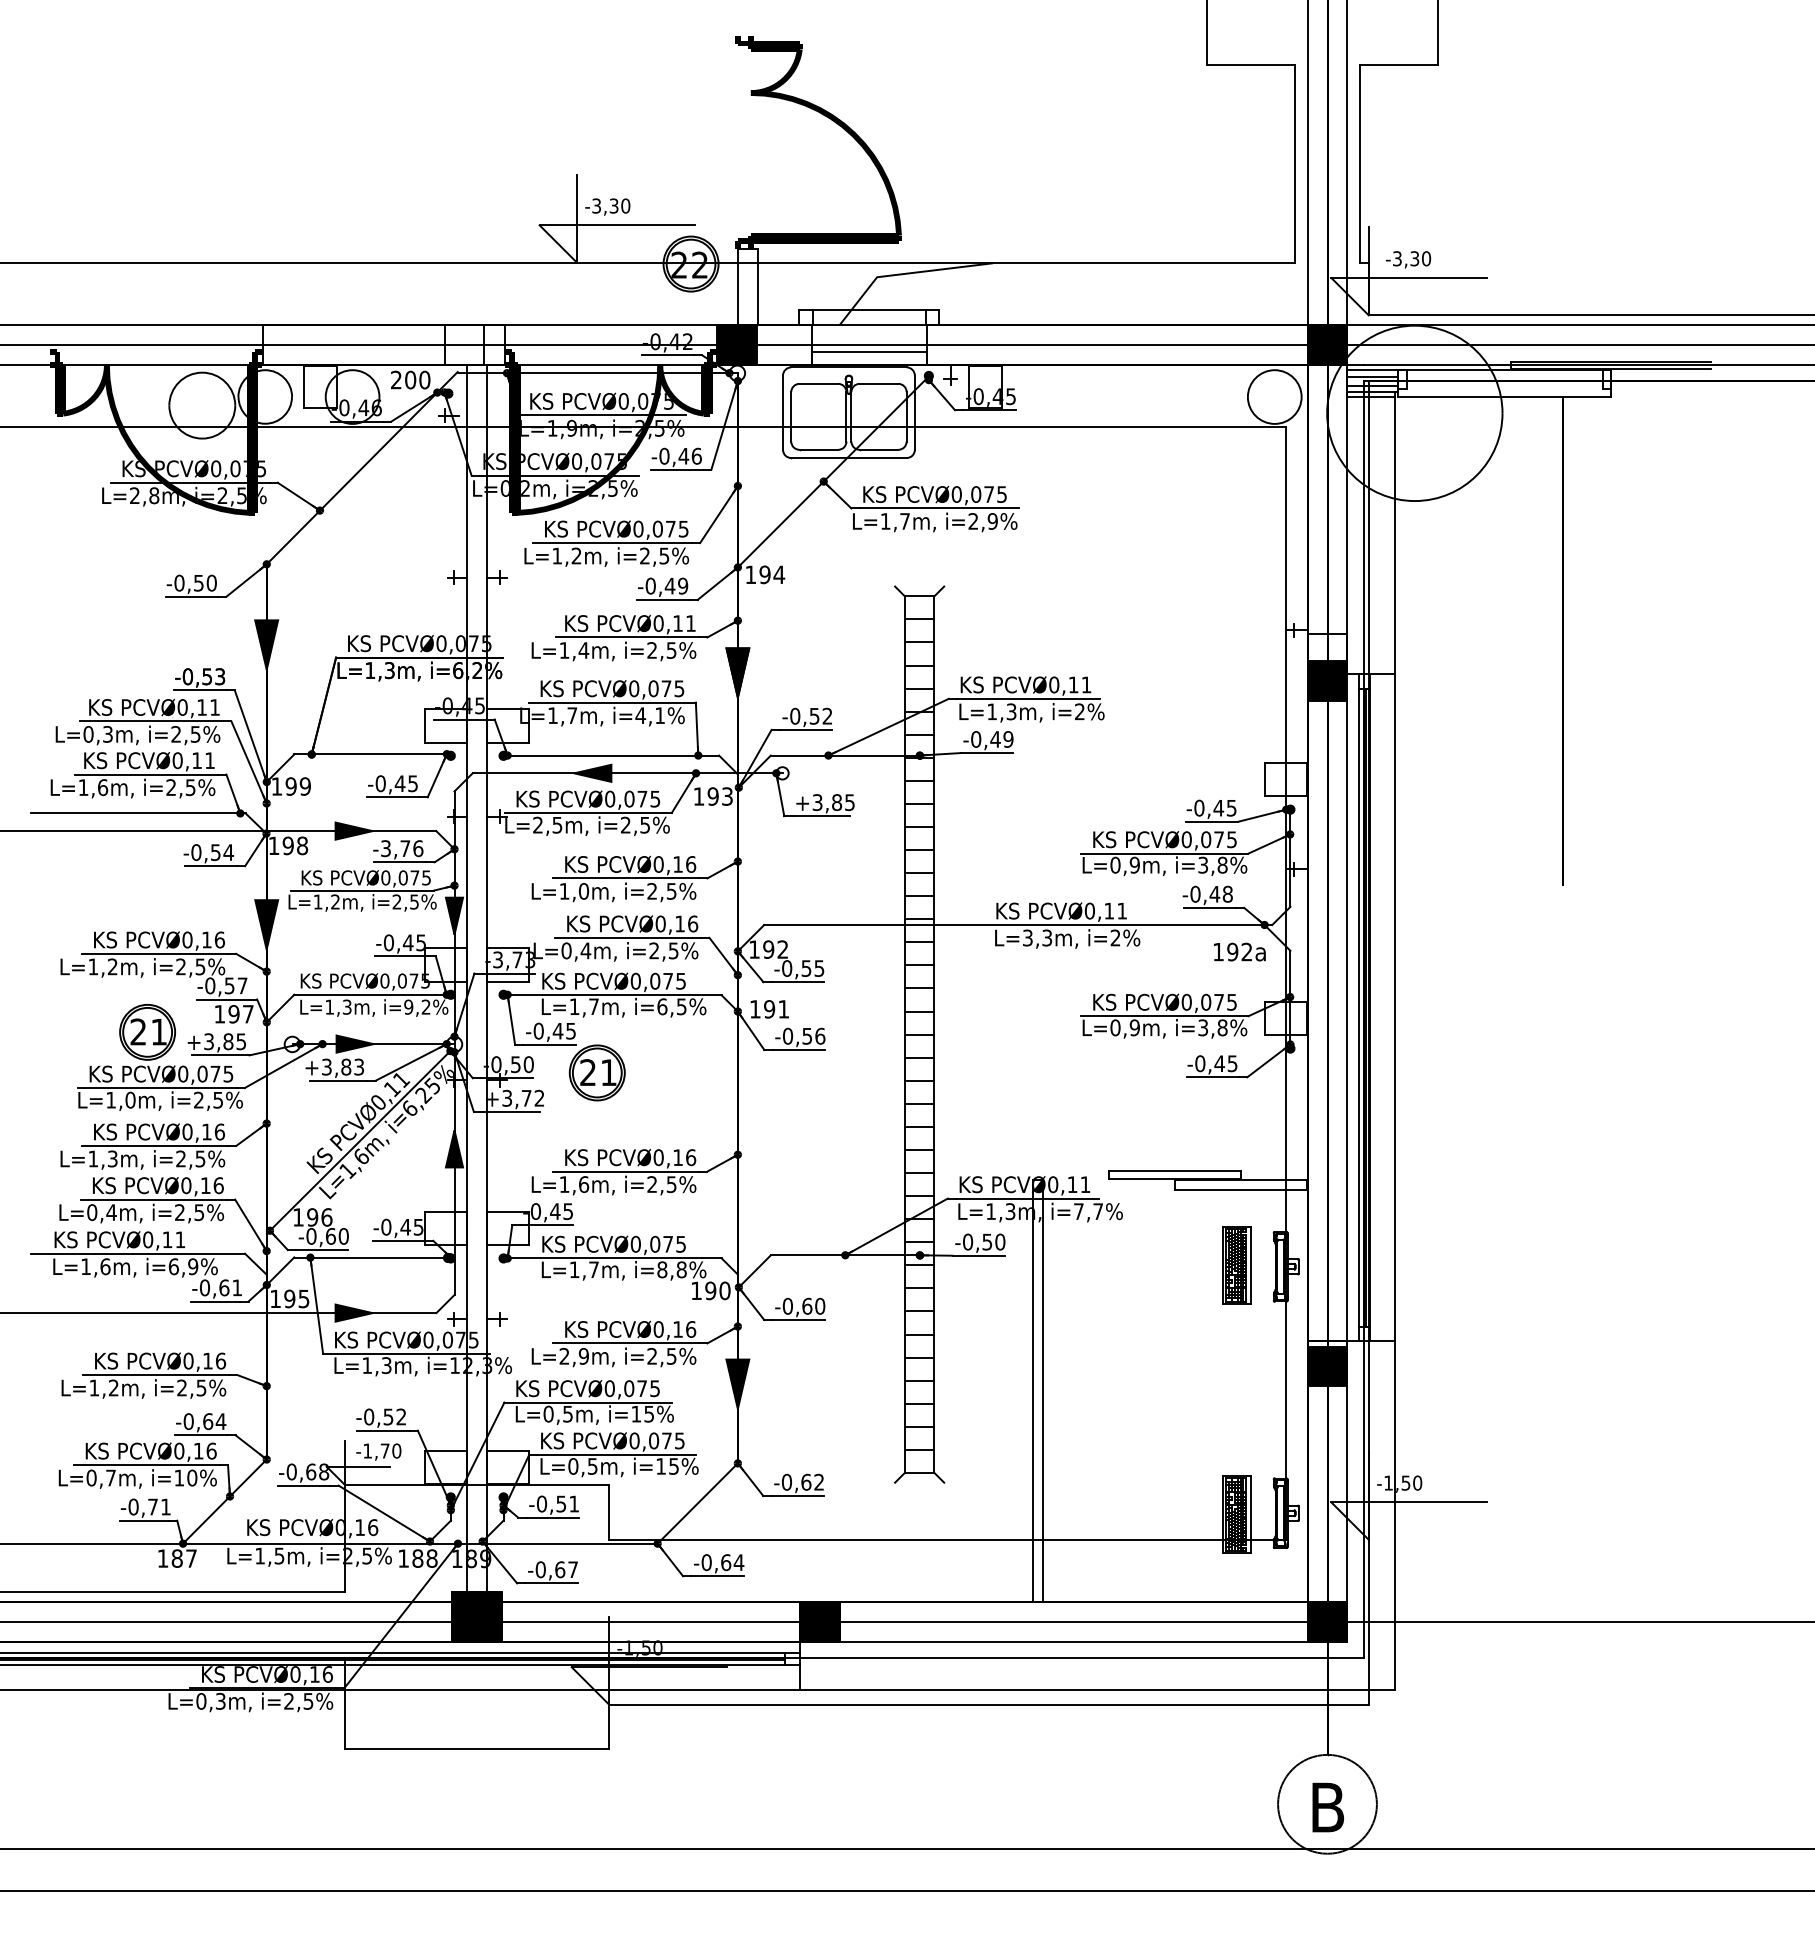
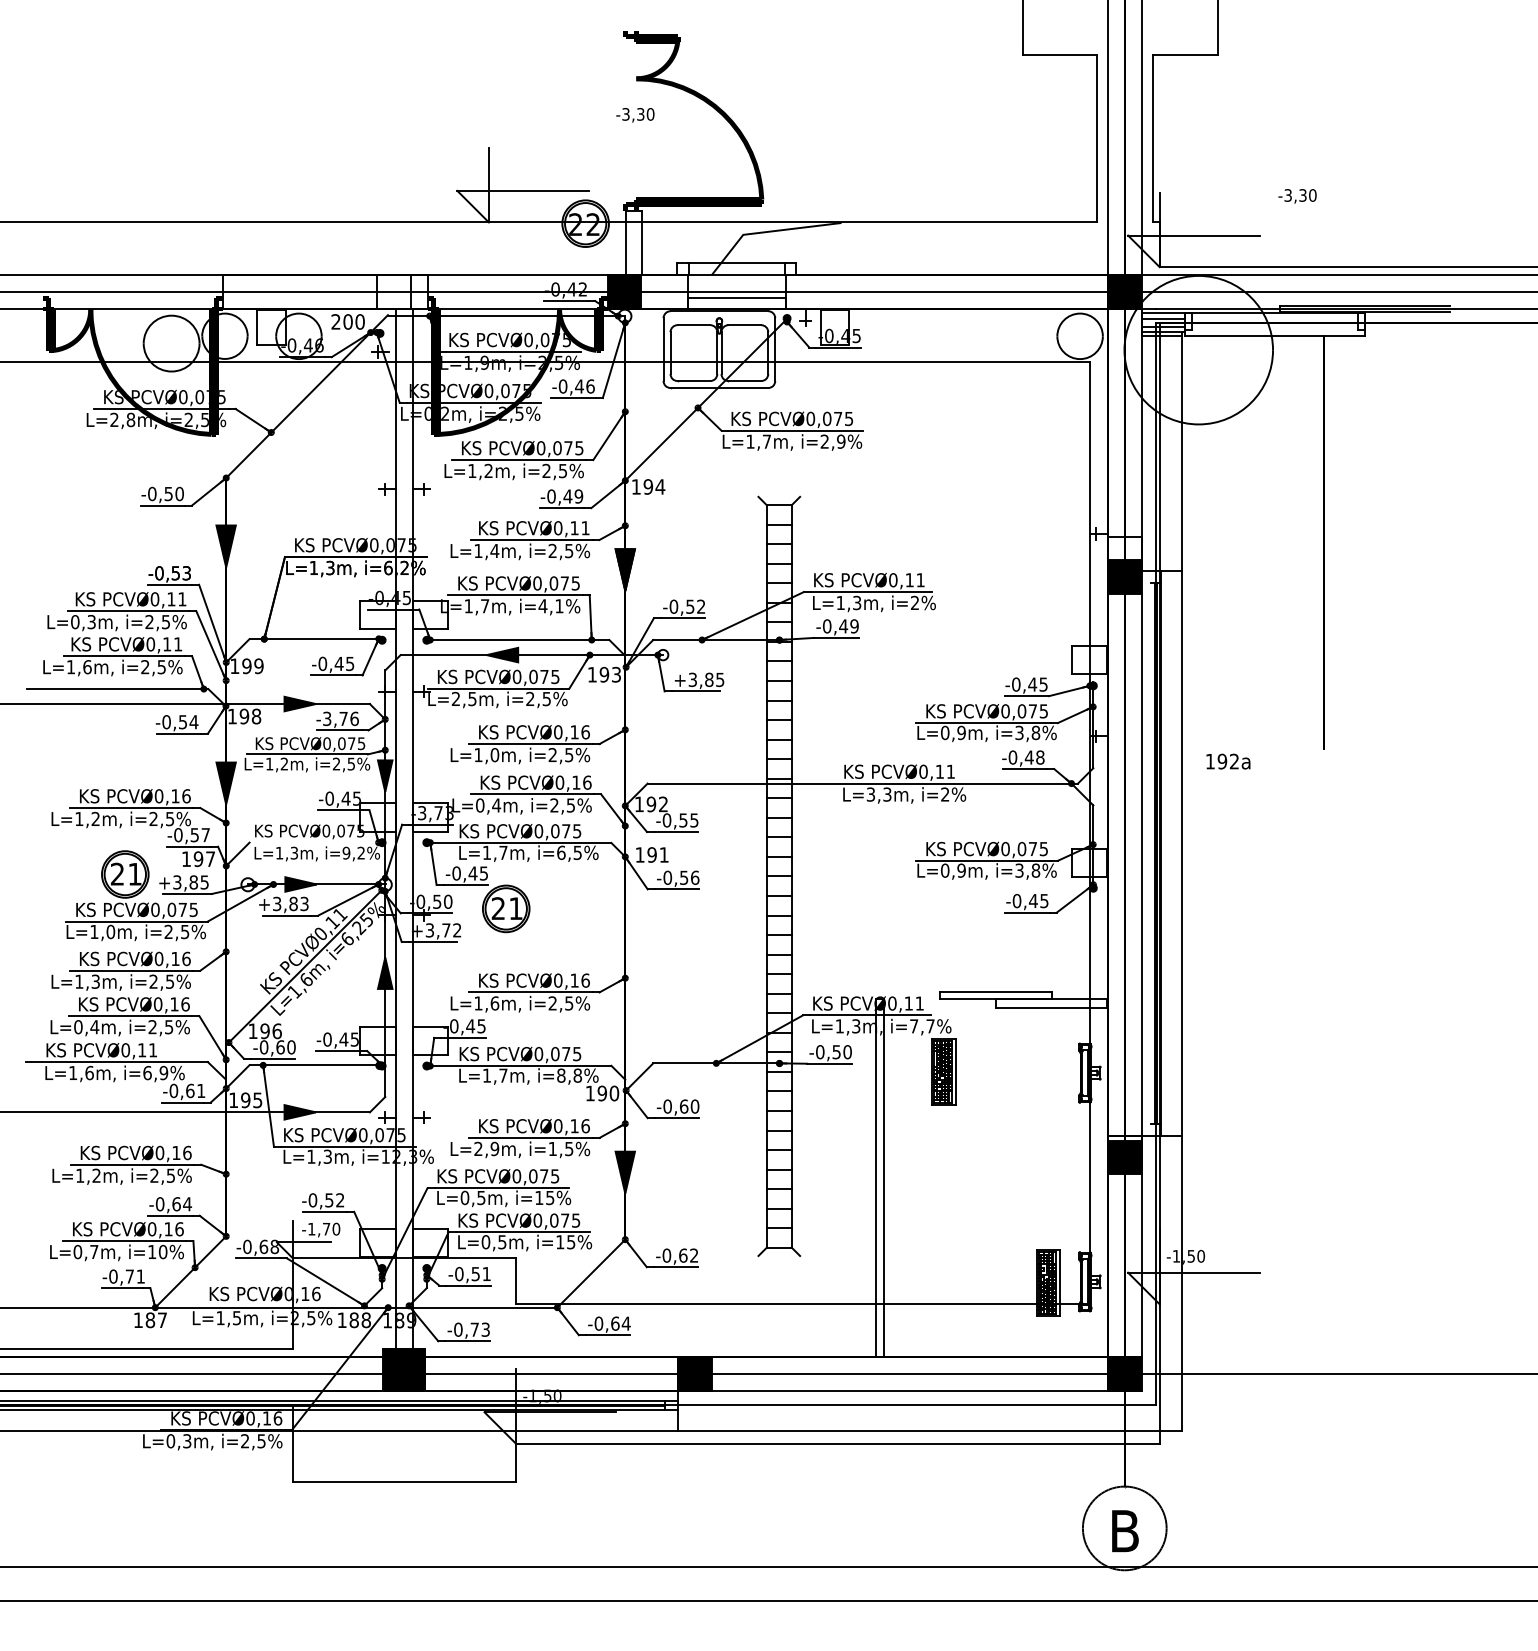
text: (607, 206) -> (635, 114), moved
text: (1408, 259) -> (1297, 196), moved
text: (1239, 951) -> (1228, 761), moved
line: (372, 994) -> (315, 842), removed
line: (1358, 1007) -> (1151, 853), removed
part: (1236, 1265) -> (943, 1072), moved
text: (651, 1355) -> (552, 1148), i=2,5% -> i=1,5%
text: (566, 1569) -> (480, 1329), -0,67 -> -0,73

